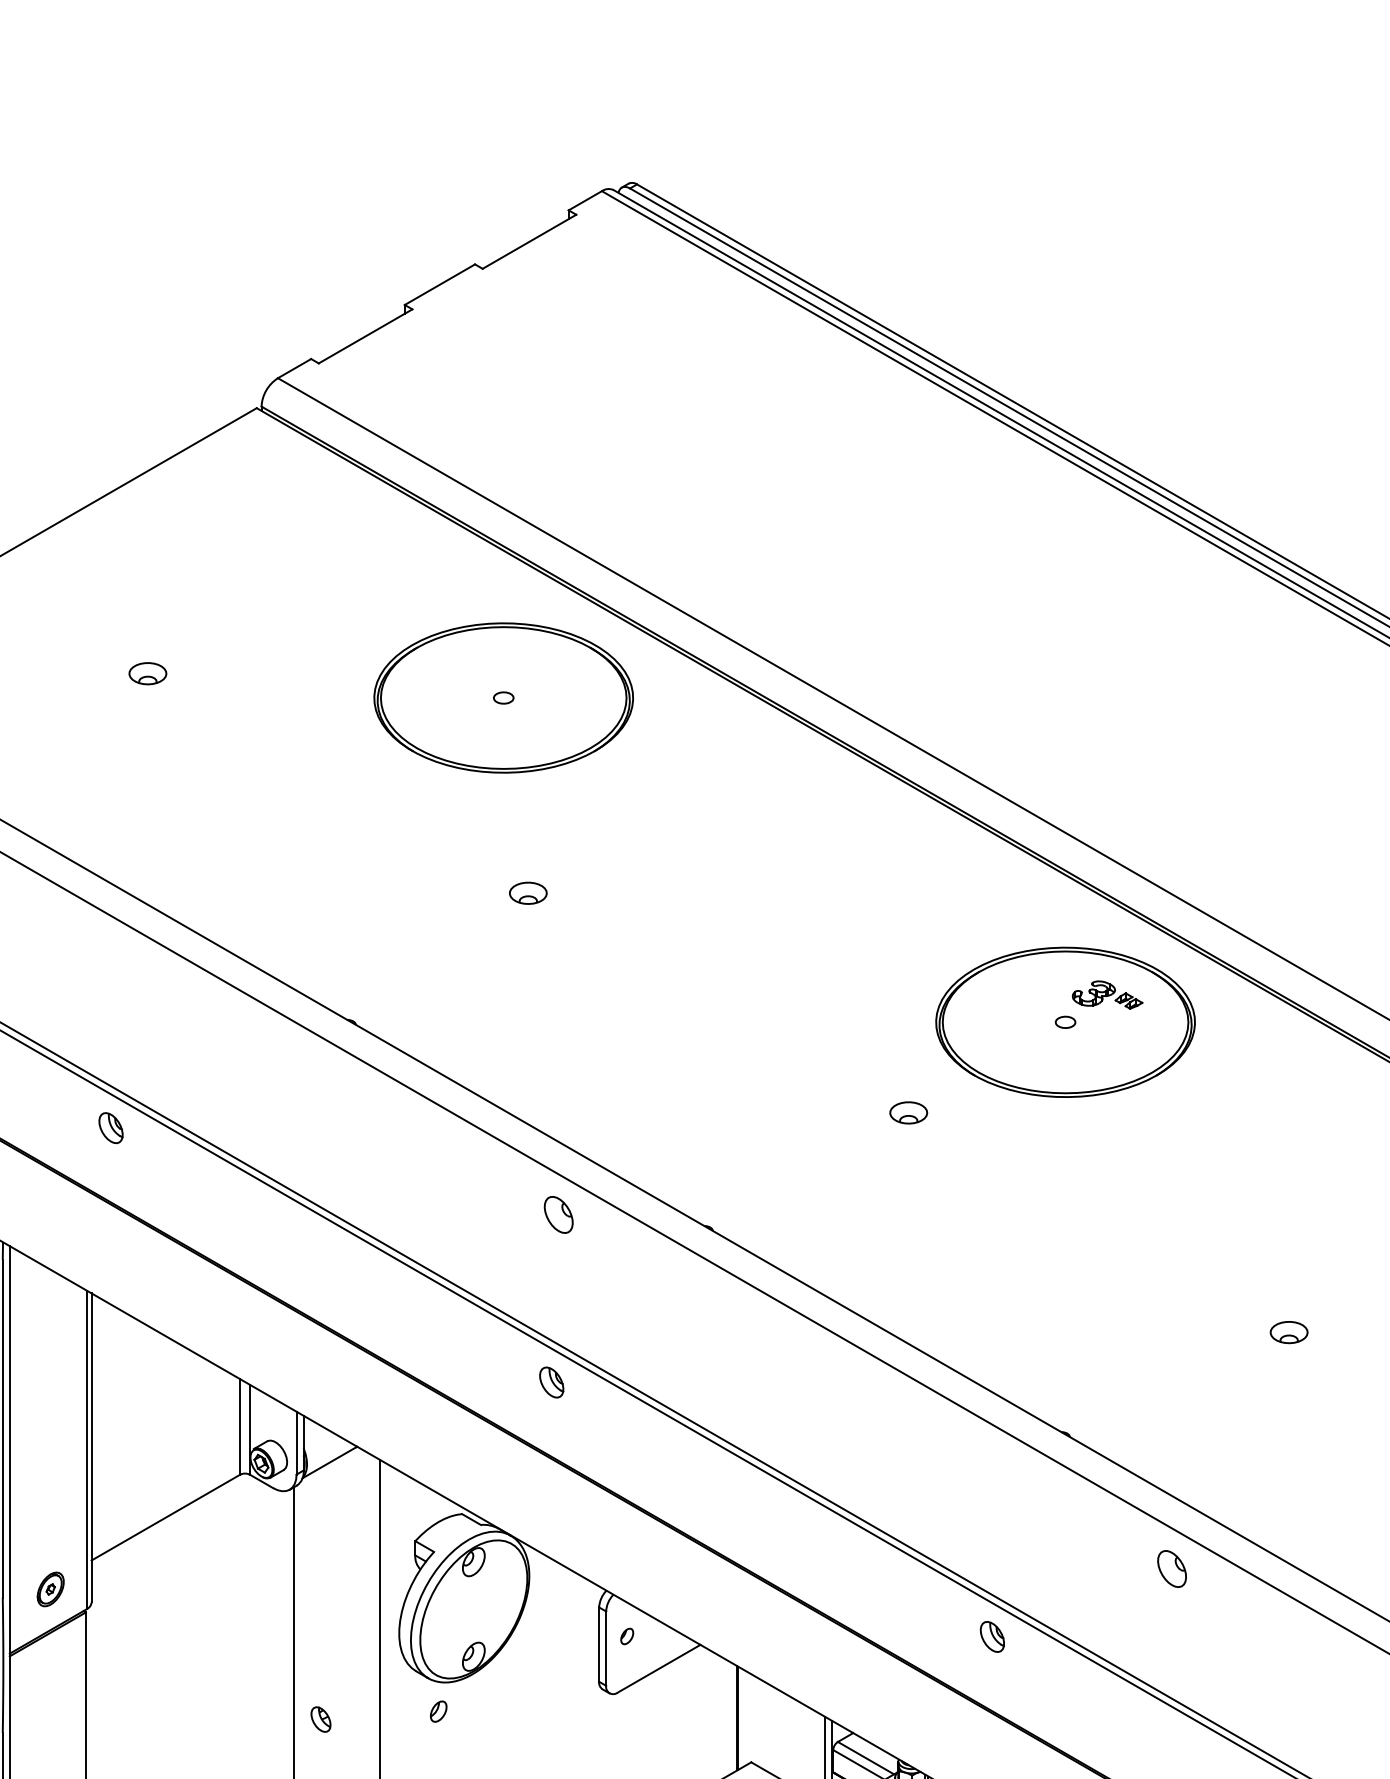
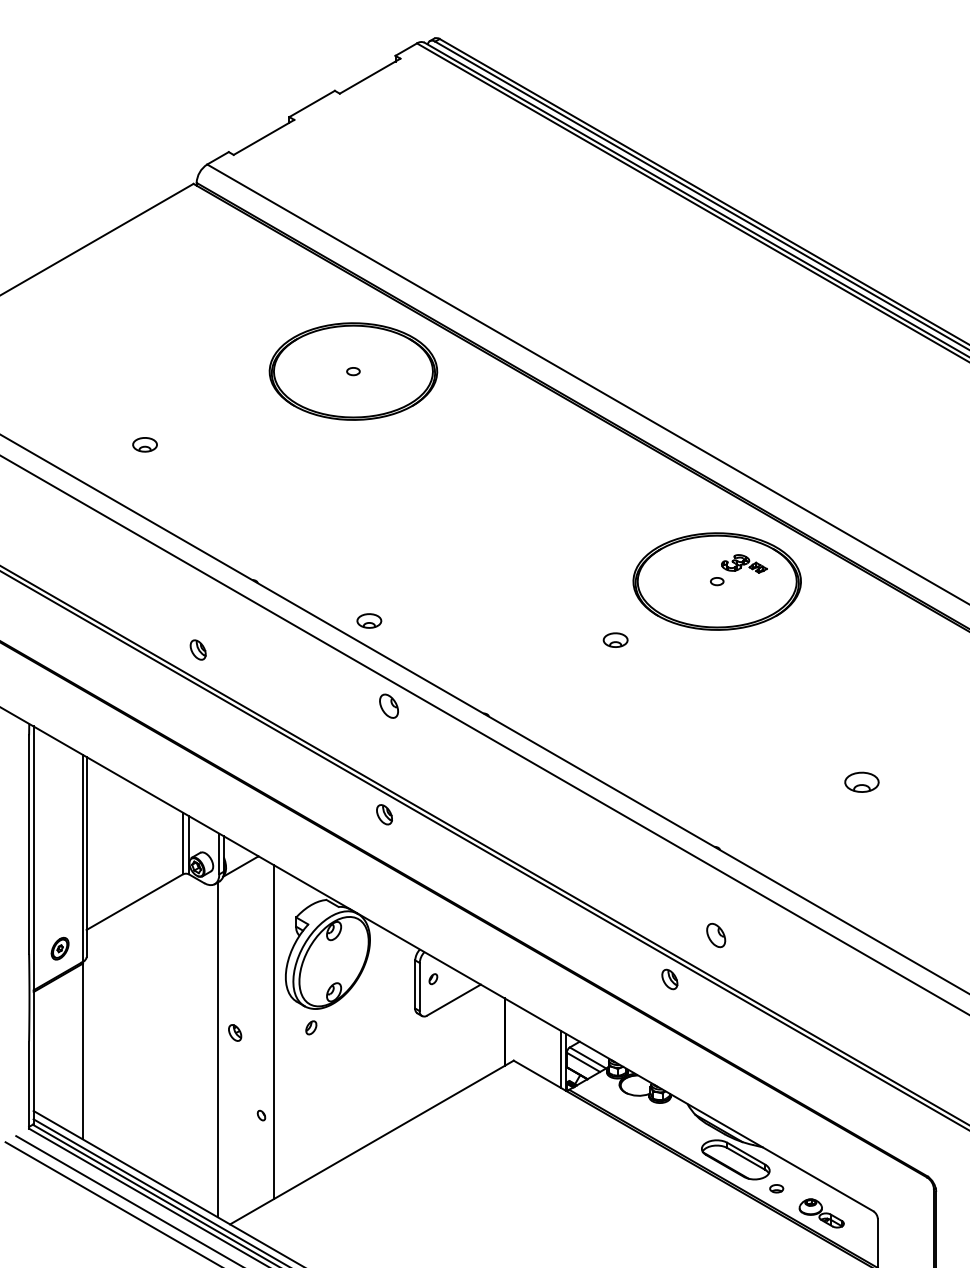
part: (147, 673) -> (144, 444), moved
part: (528, 892) -> (369, 620), moved
part: (109, 1127) -> (197, 649), moved
part: (1288, 1332) -> (861, 782), size x1.4
part: (1172, 1569) -> (716, 935), moved

